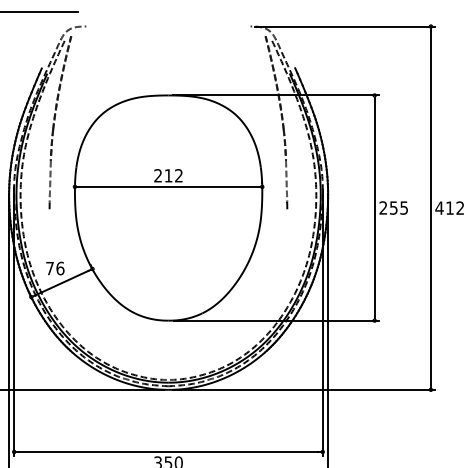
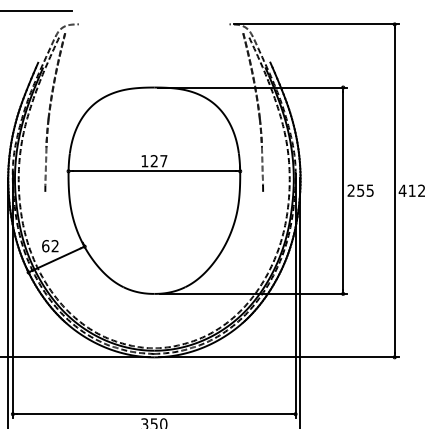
text: (168, 175) -> (154, 160), 212 -> 127
text: (55, 268) -> (50, 246), 76 -> 62

